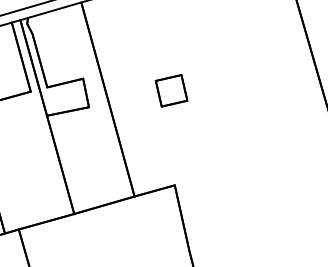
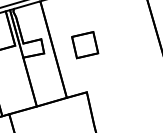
part: (172, 91) -> (85, 45), size x1.67

